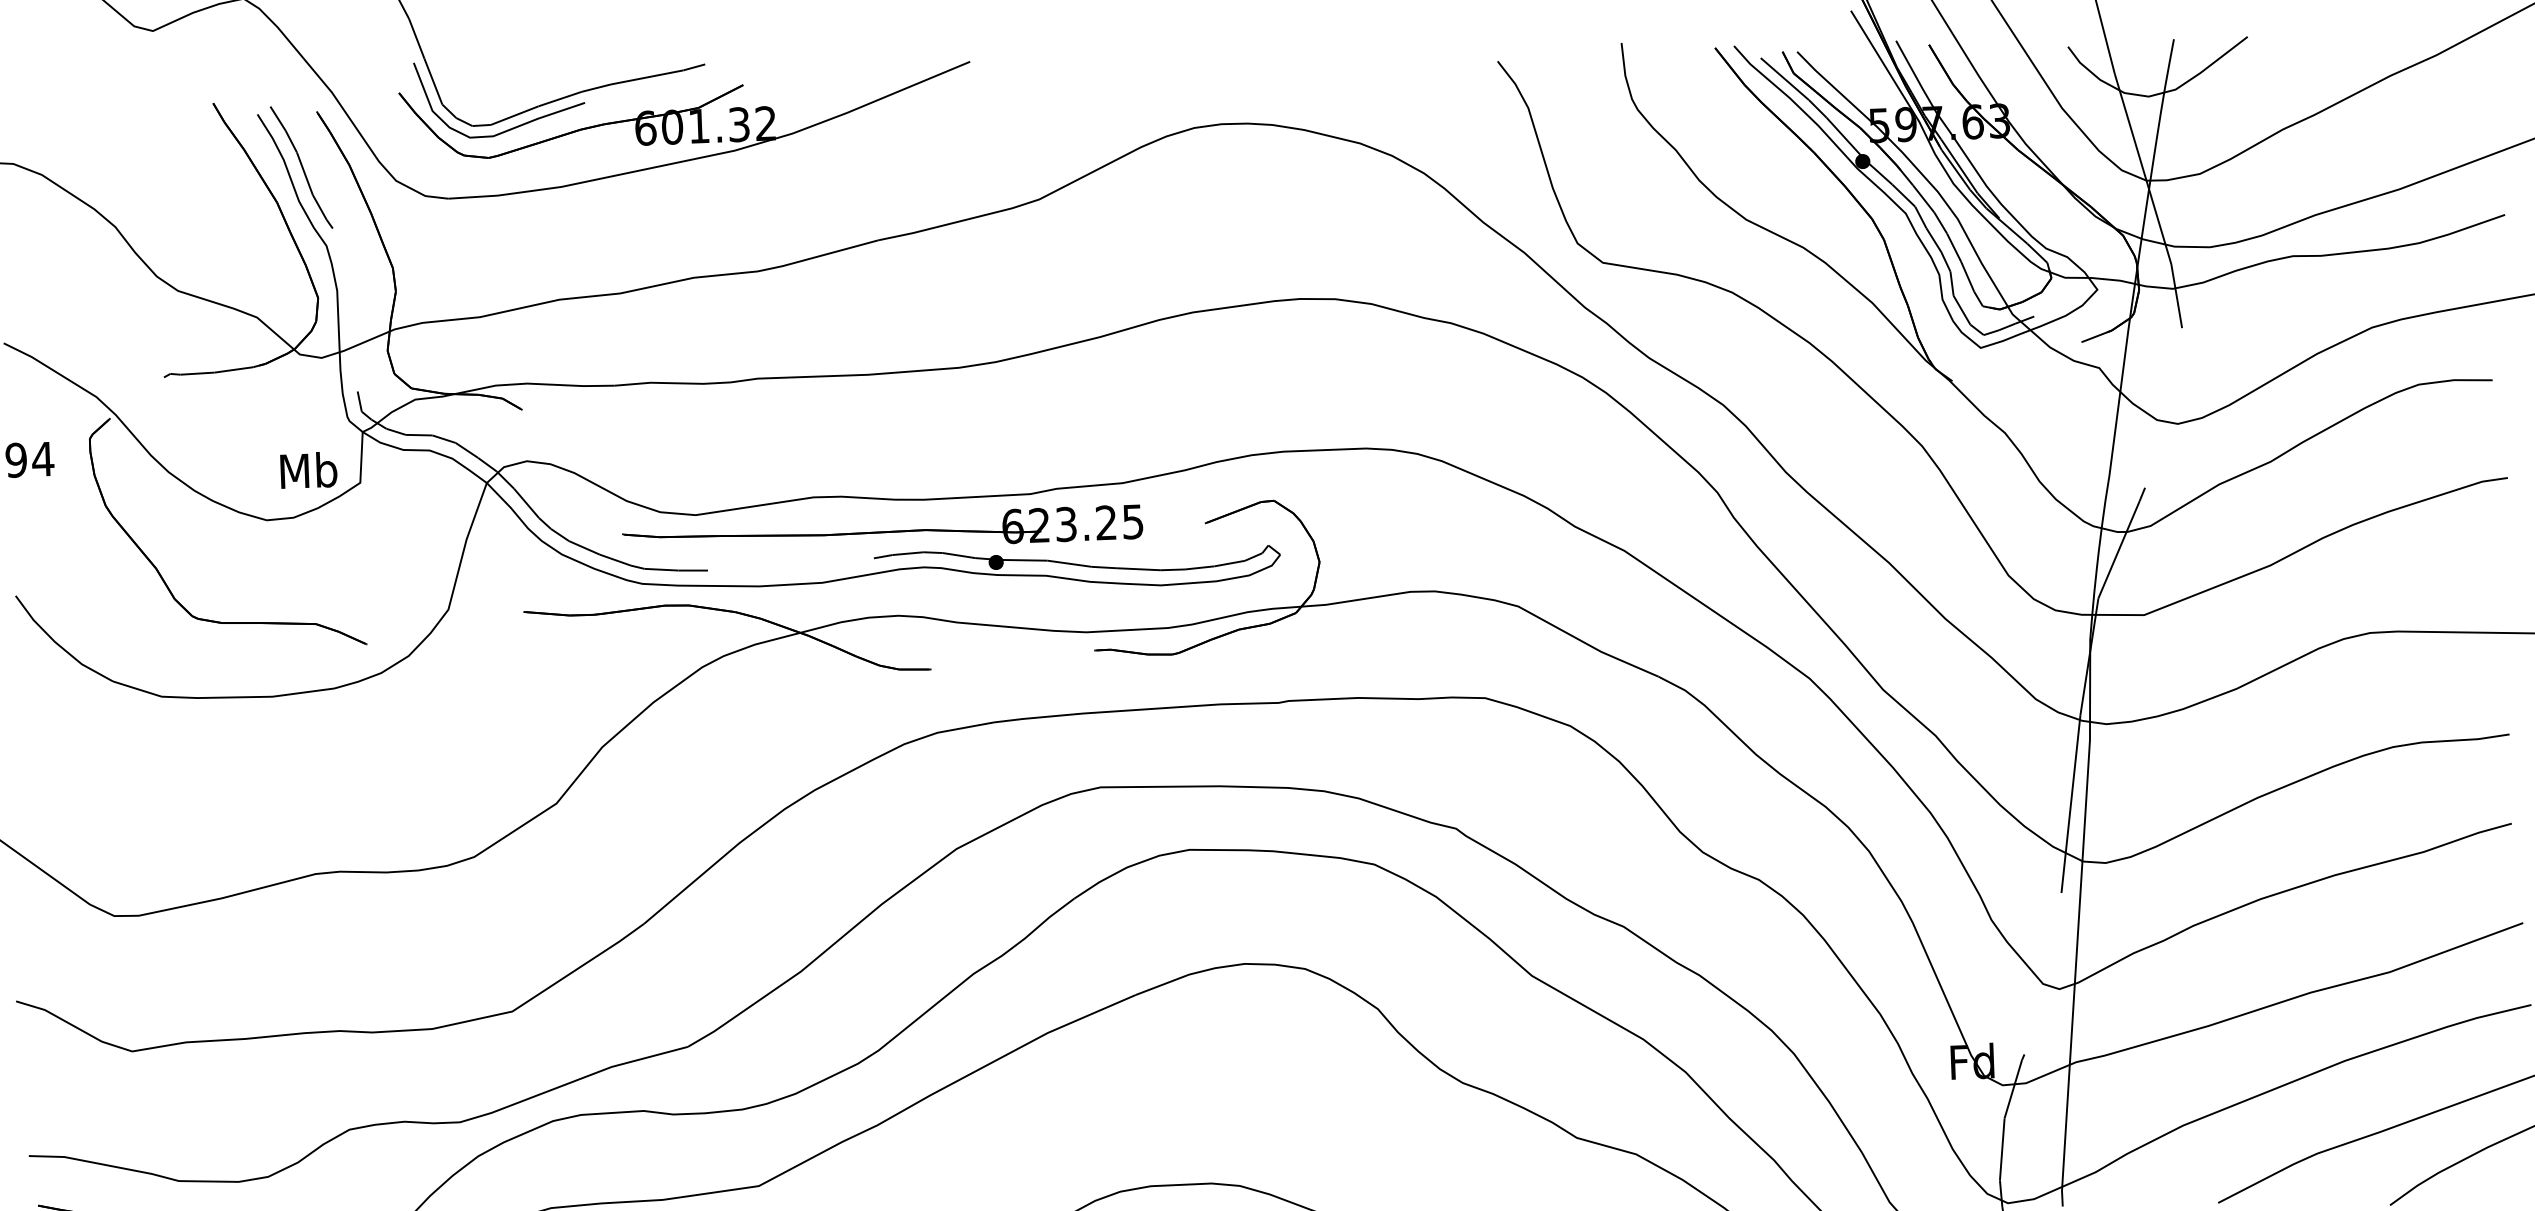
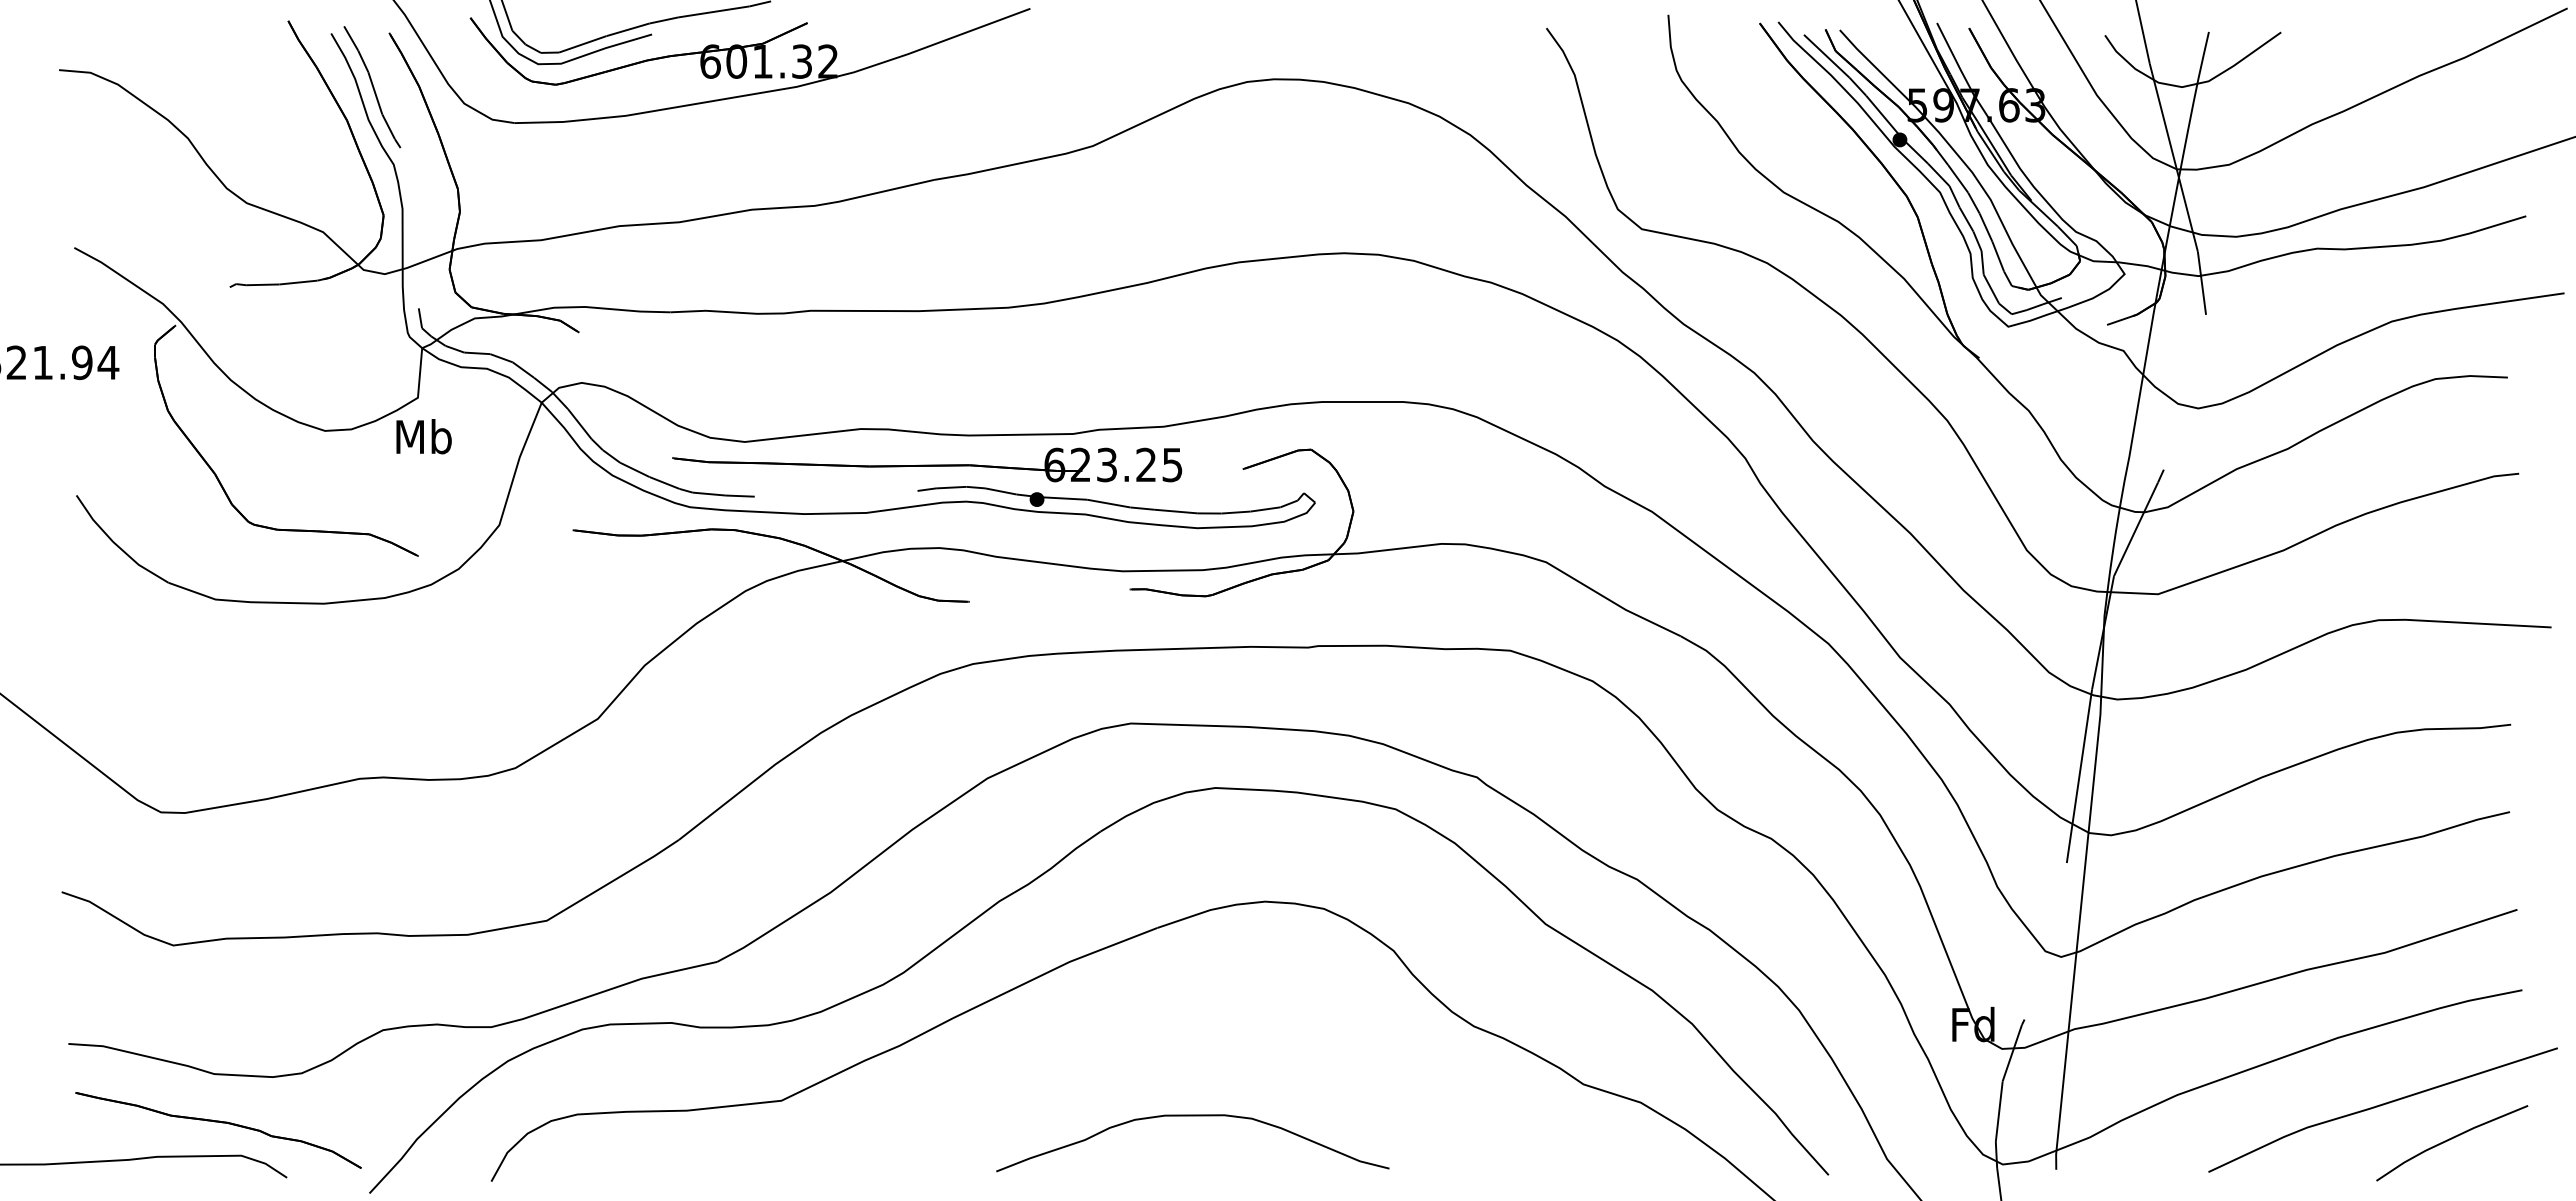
text: (308, 470) -> (423, 436), moved

